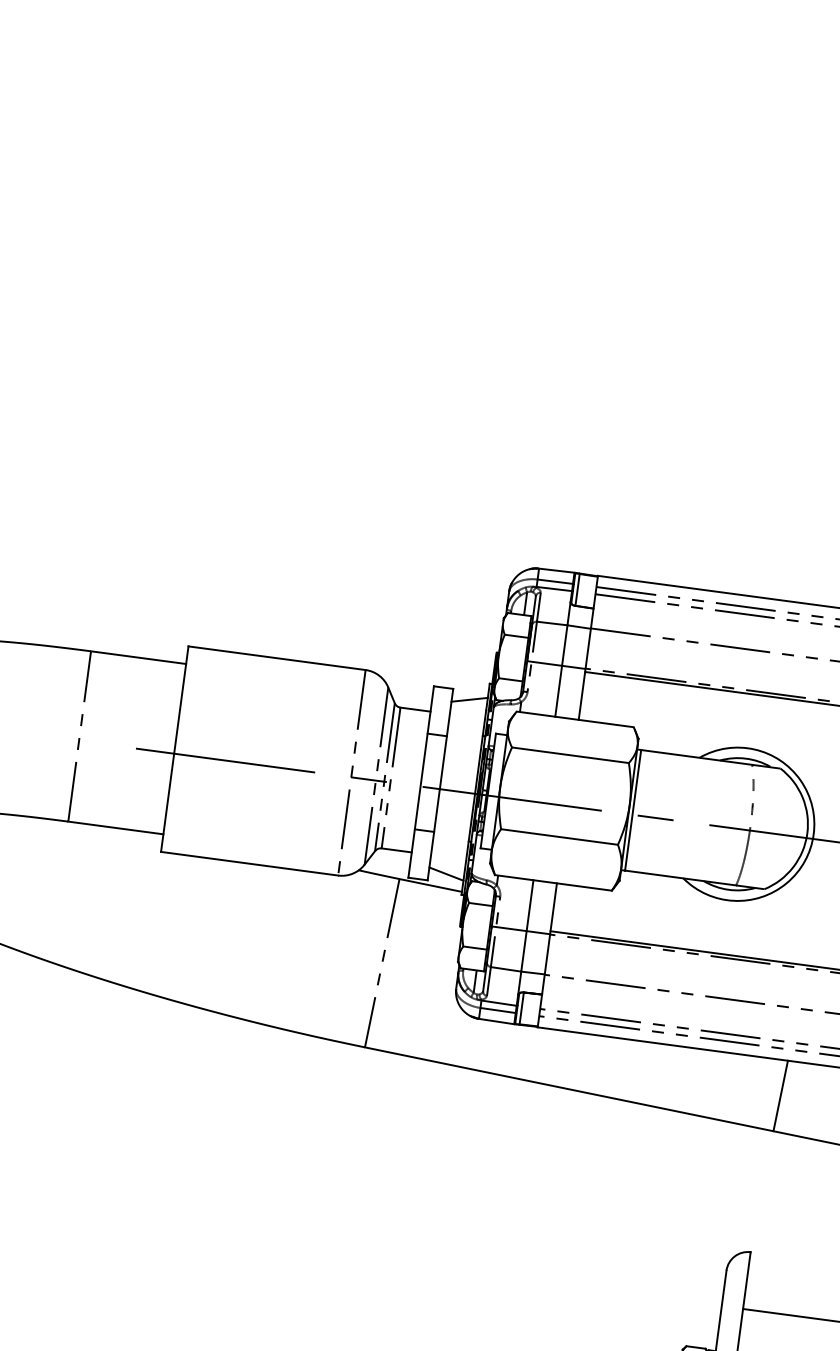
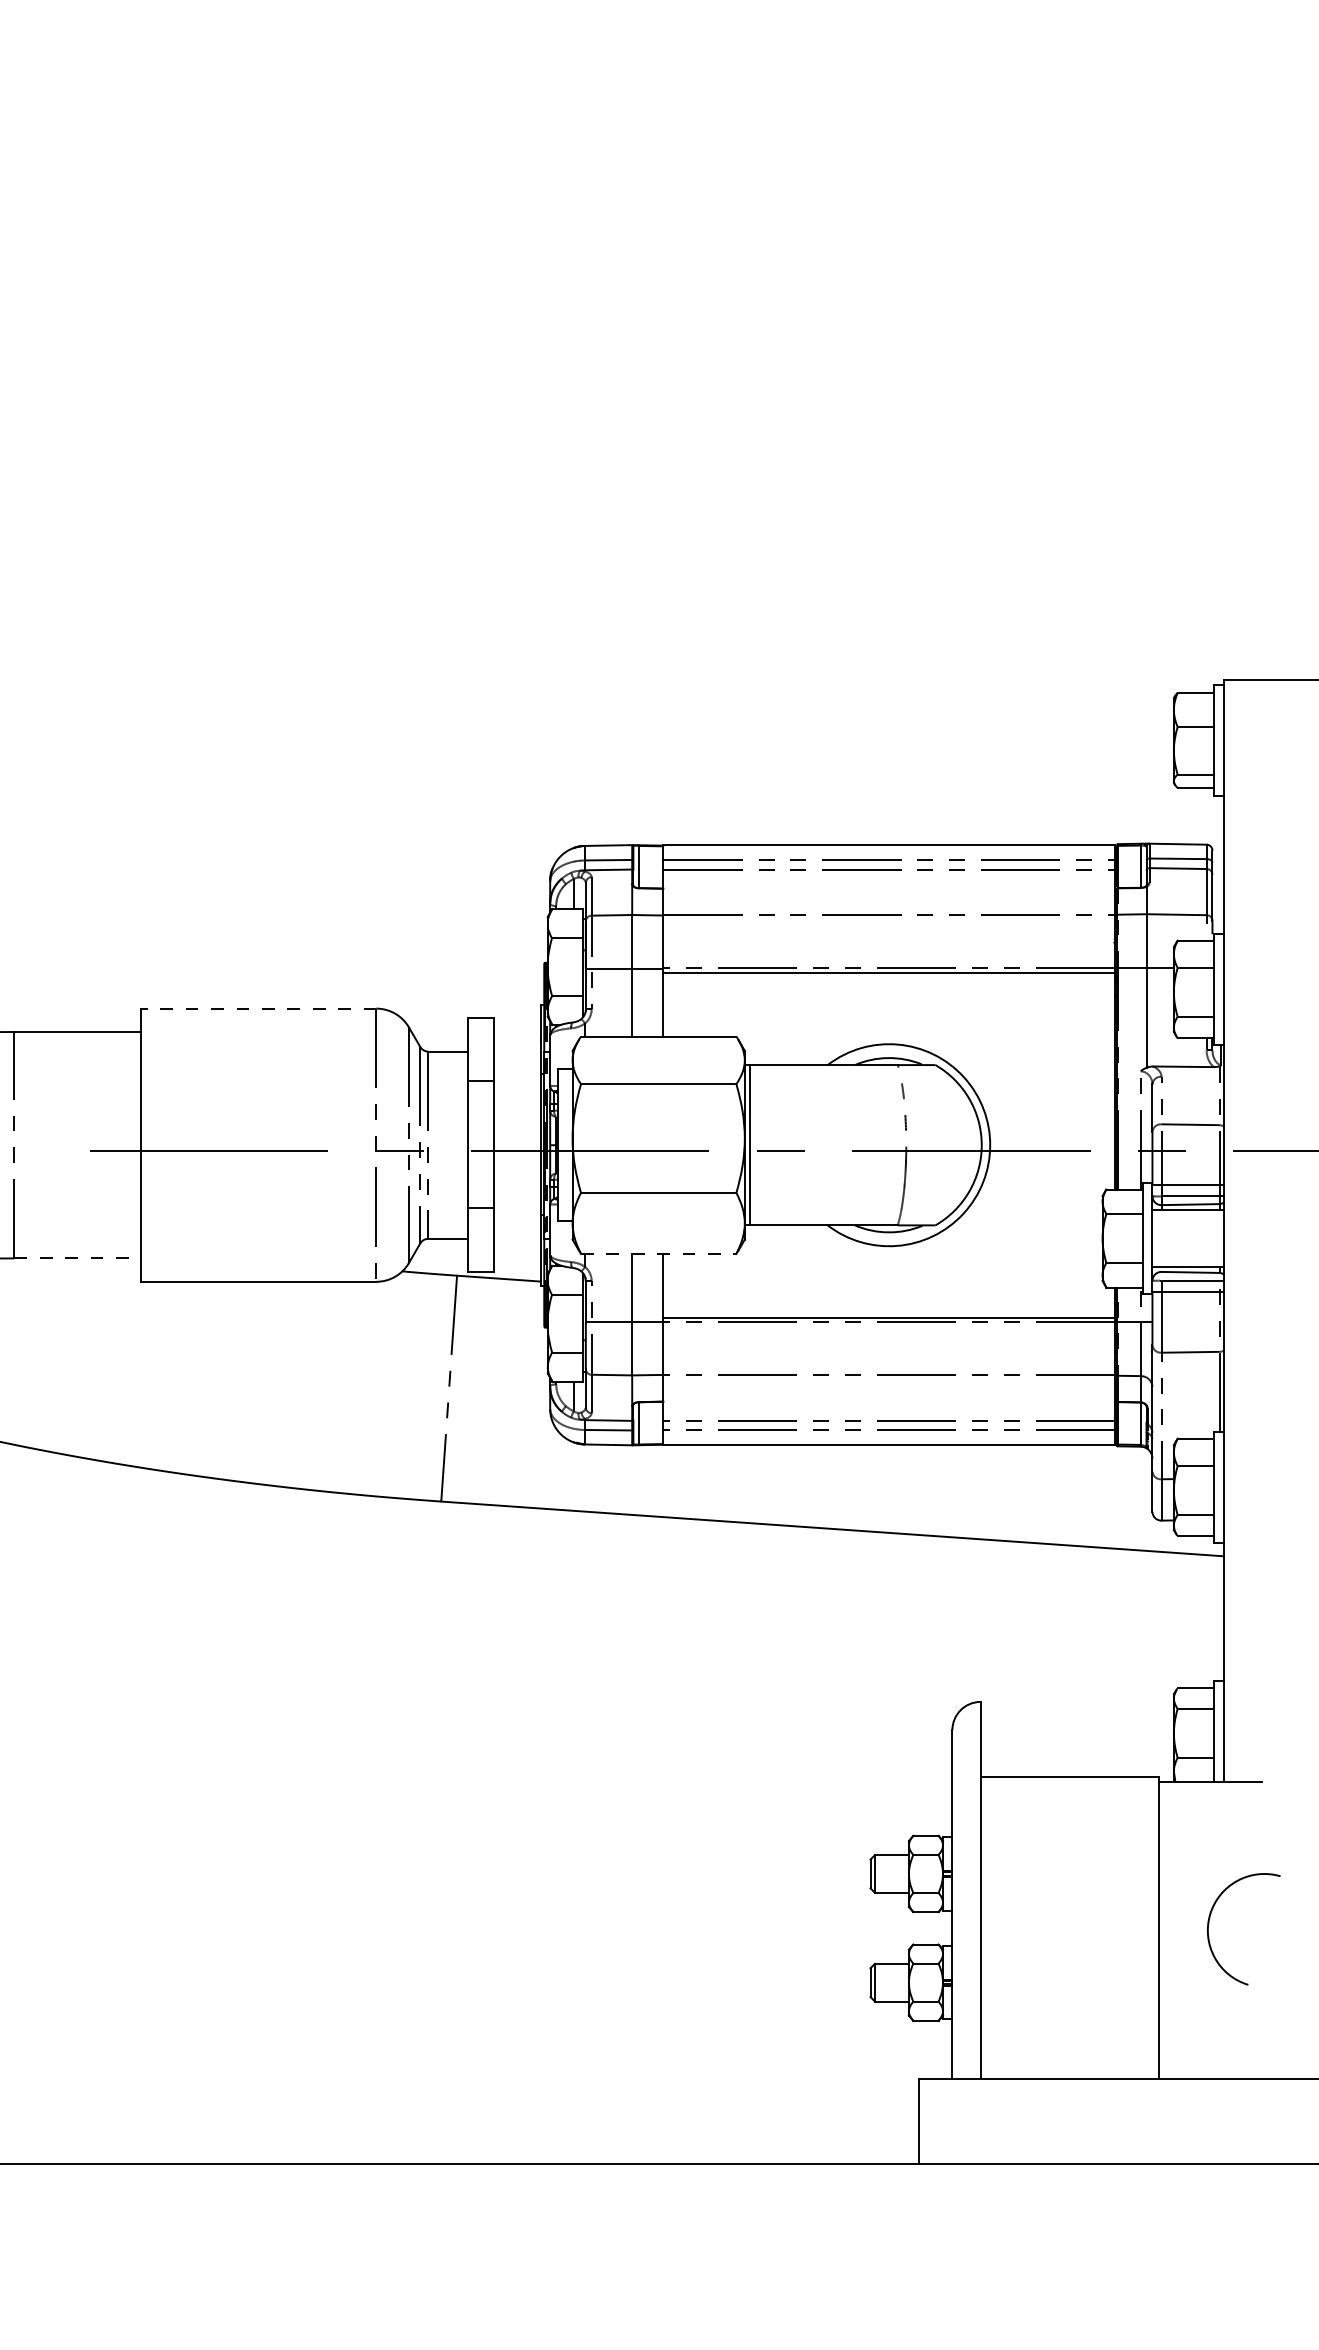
line: (276, 658) -> (258, 1008), solid -> dashed
line: (469, 699) -> (517, 1029), removed
line: (116, 828) -> (78, 1258), solid -> dashed
line: (446, 873) -> (517, 1260), removed
line: (553, 882) -> (658, 1253), solid -> dashed
line: (780, 1095) -> (992, 1492), removed

